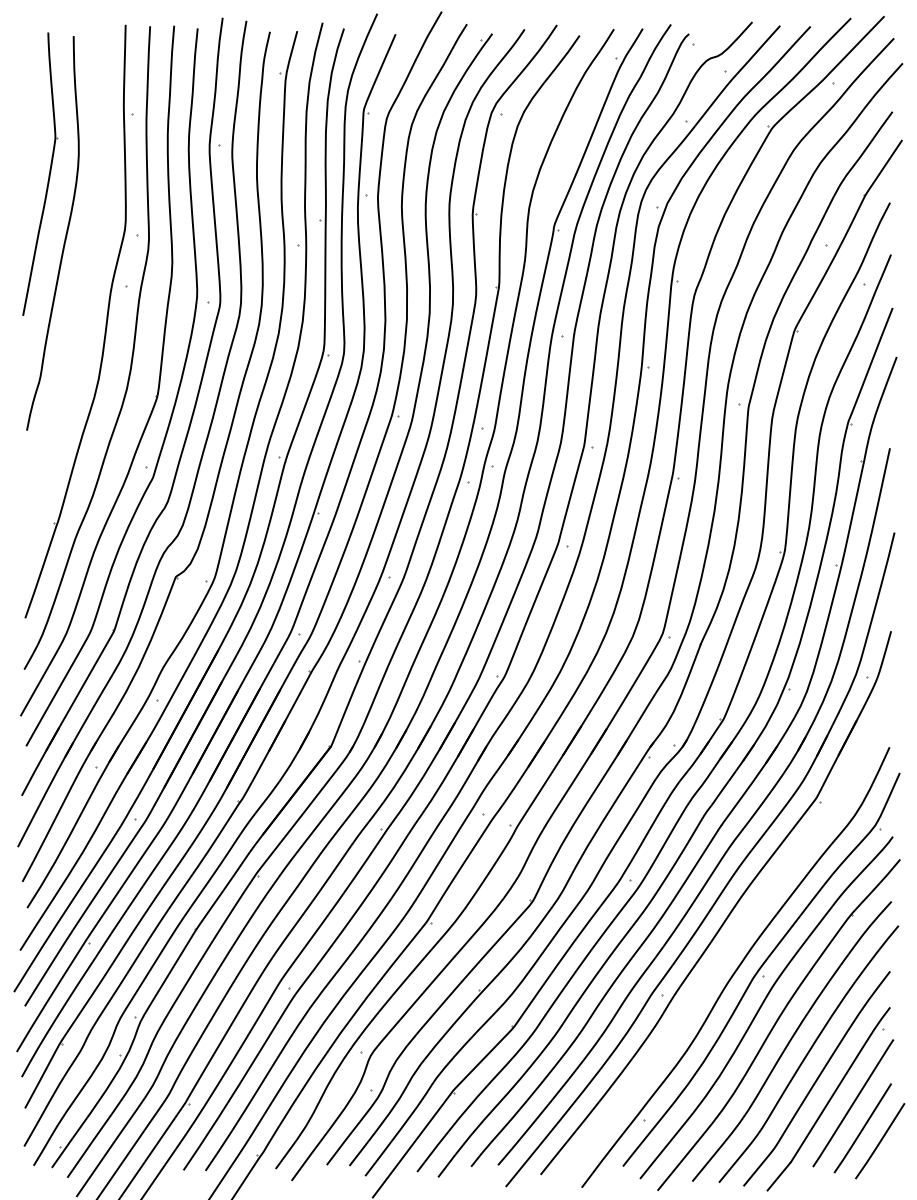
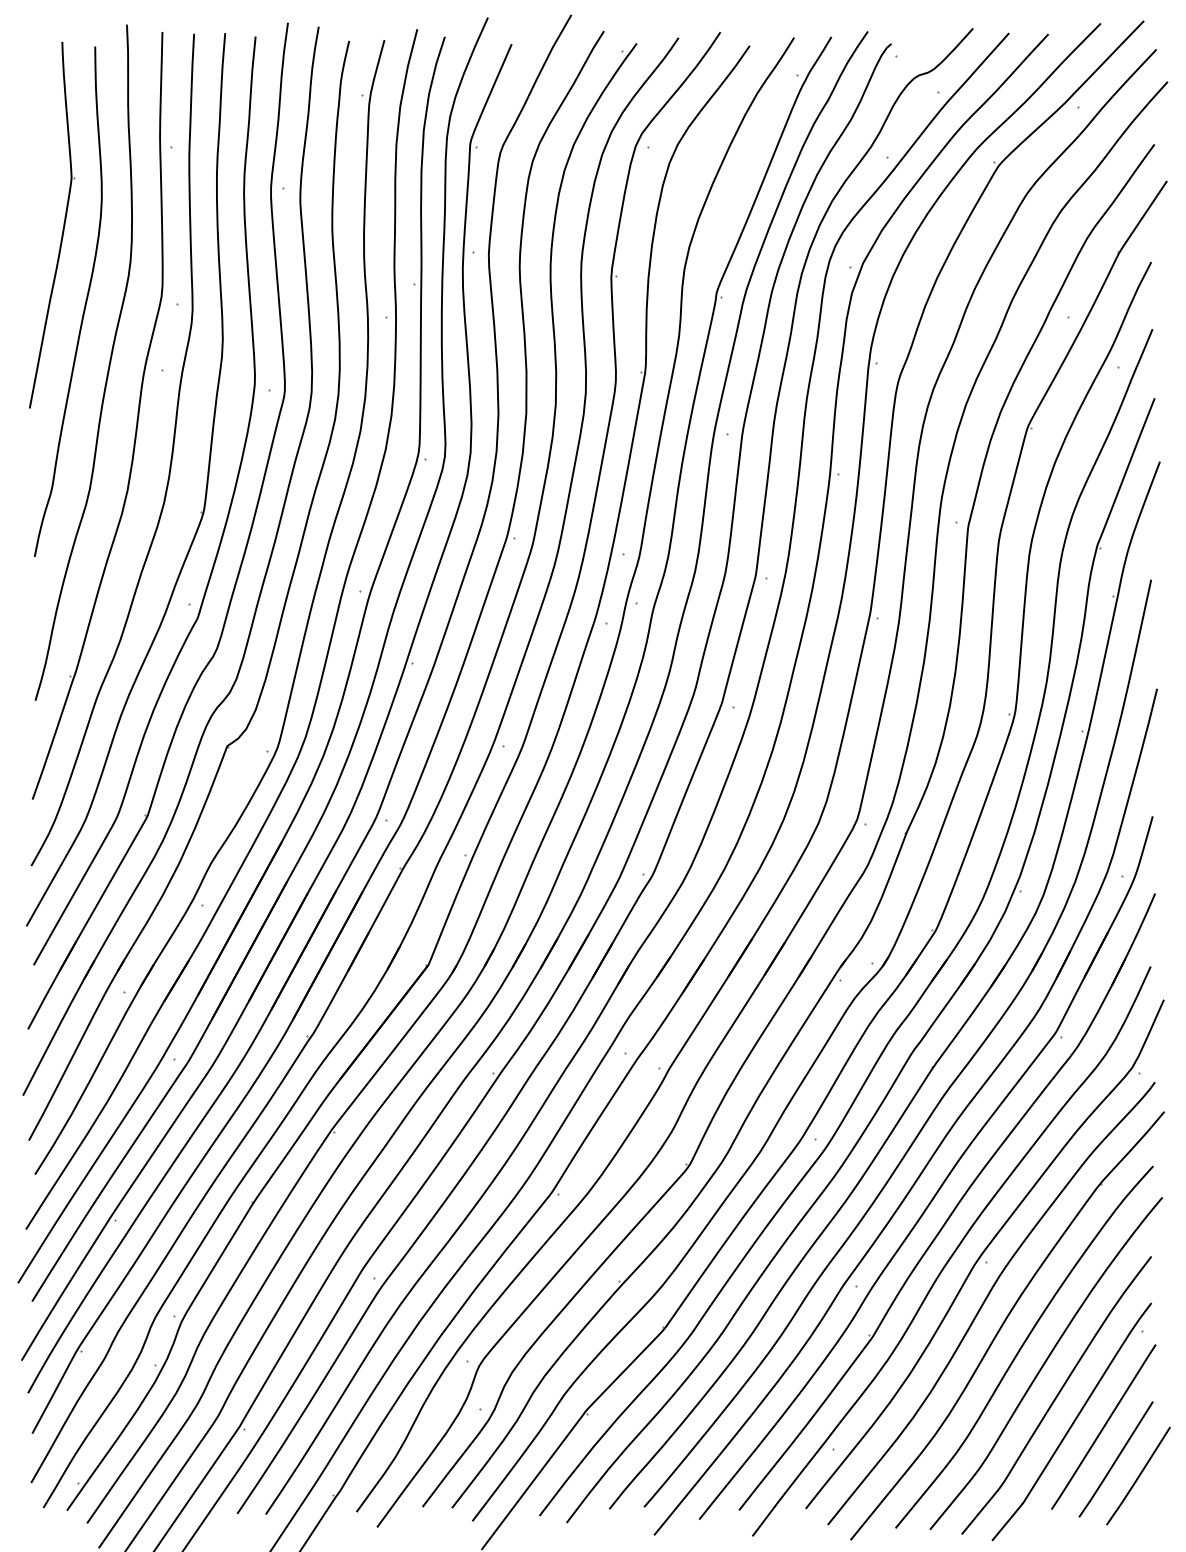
curve: (83, 285) -> (107, 369), added
part: (737, 933) -> (954, 1207), added

